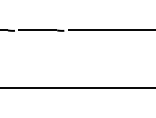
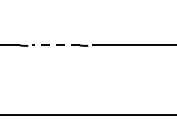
line: (37, 30) -> (55, 45), solid -> dashed

